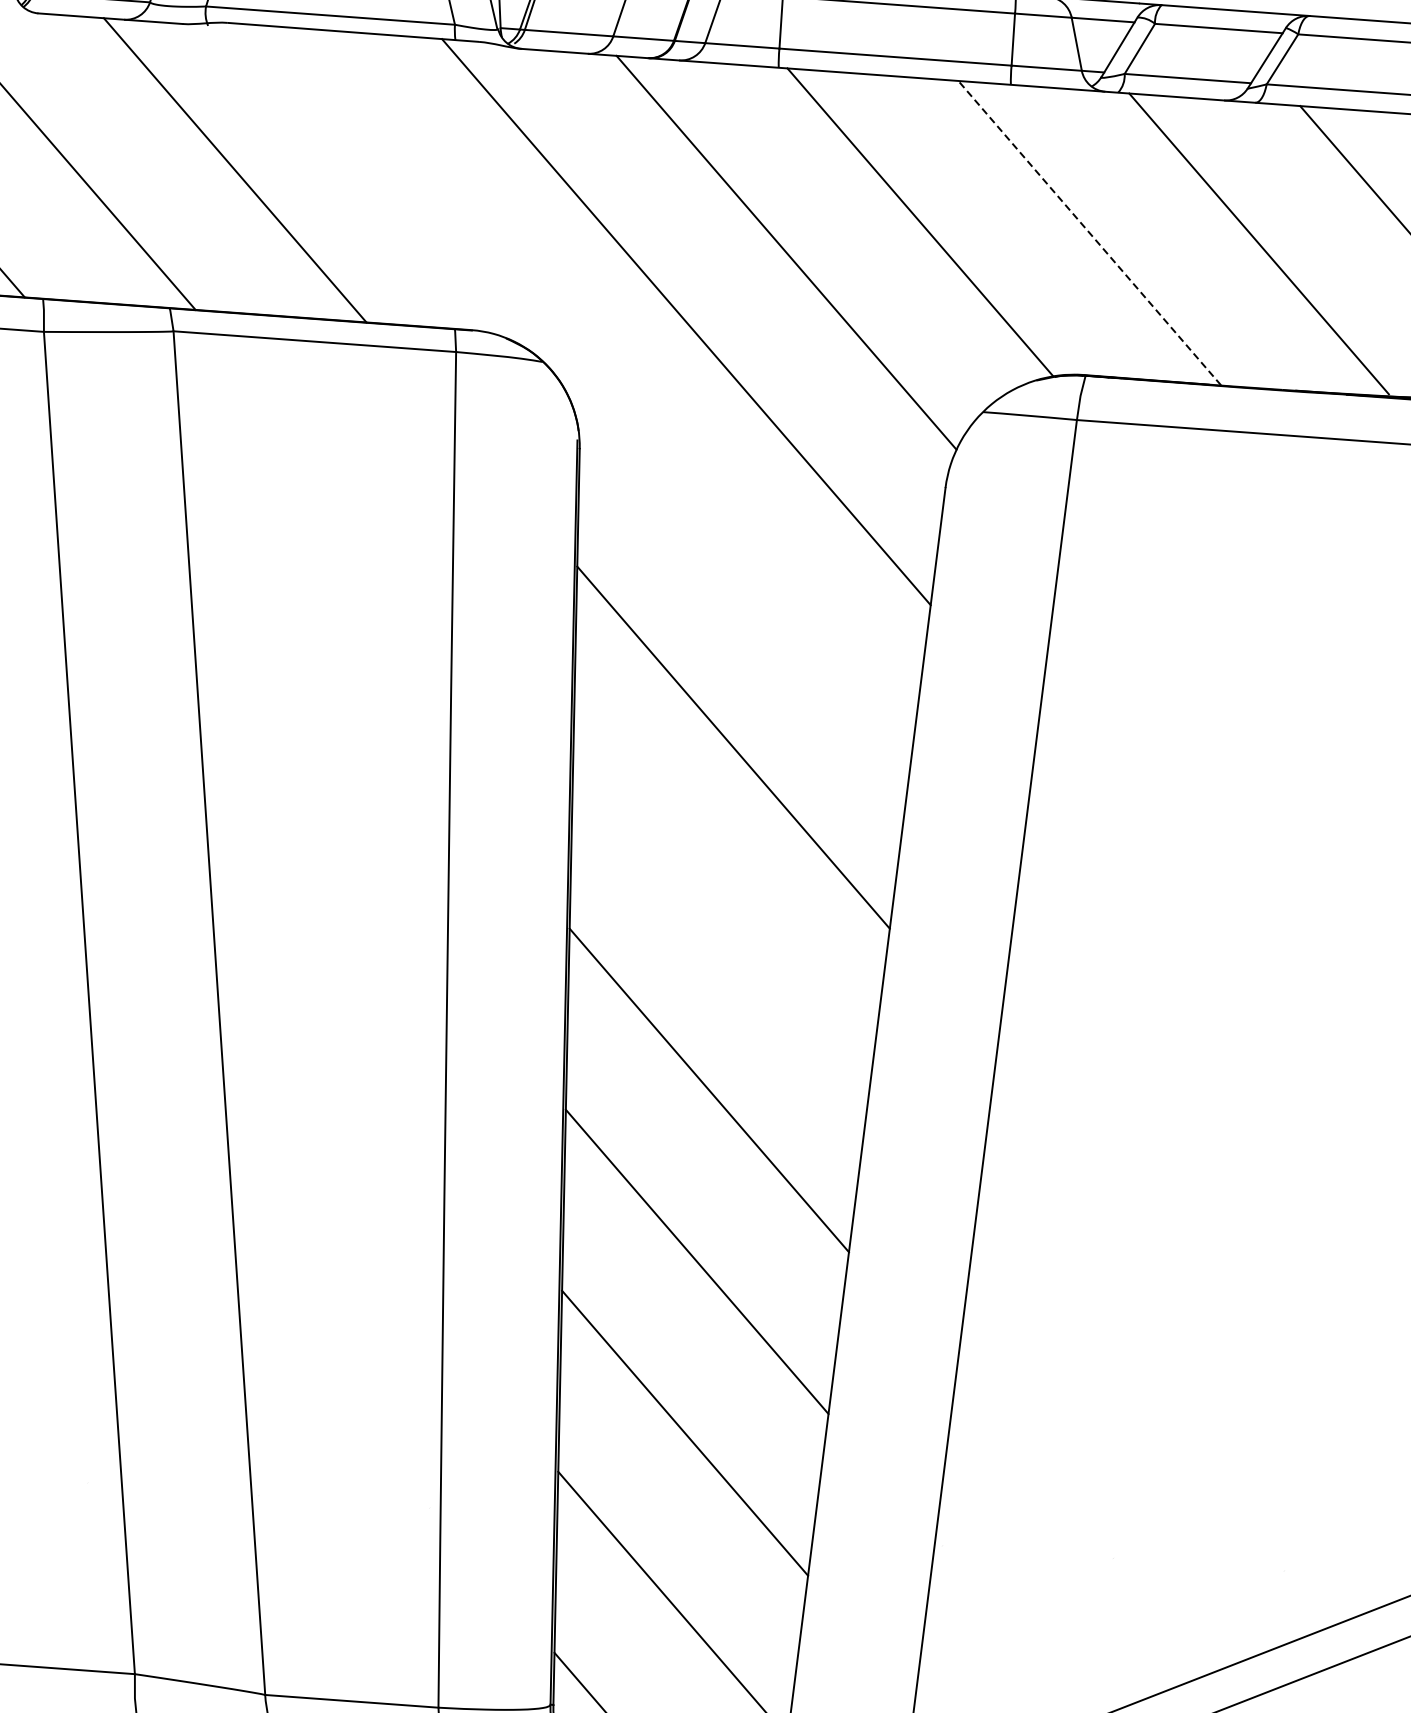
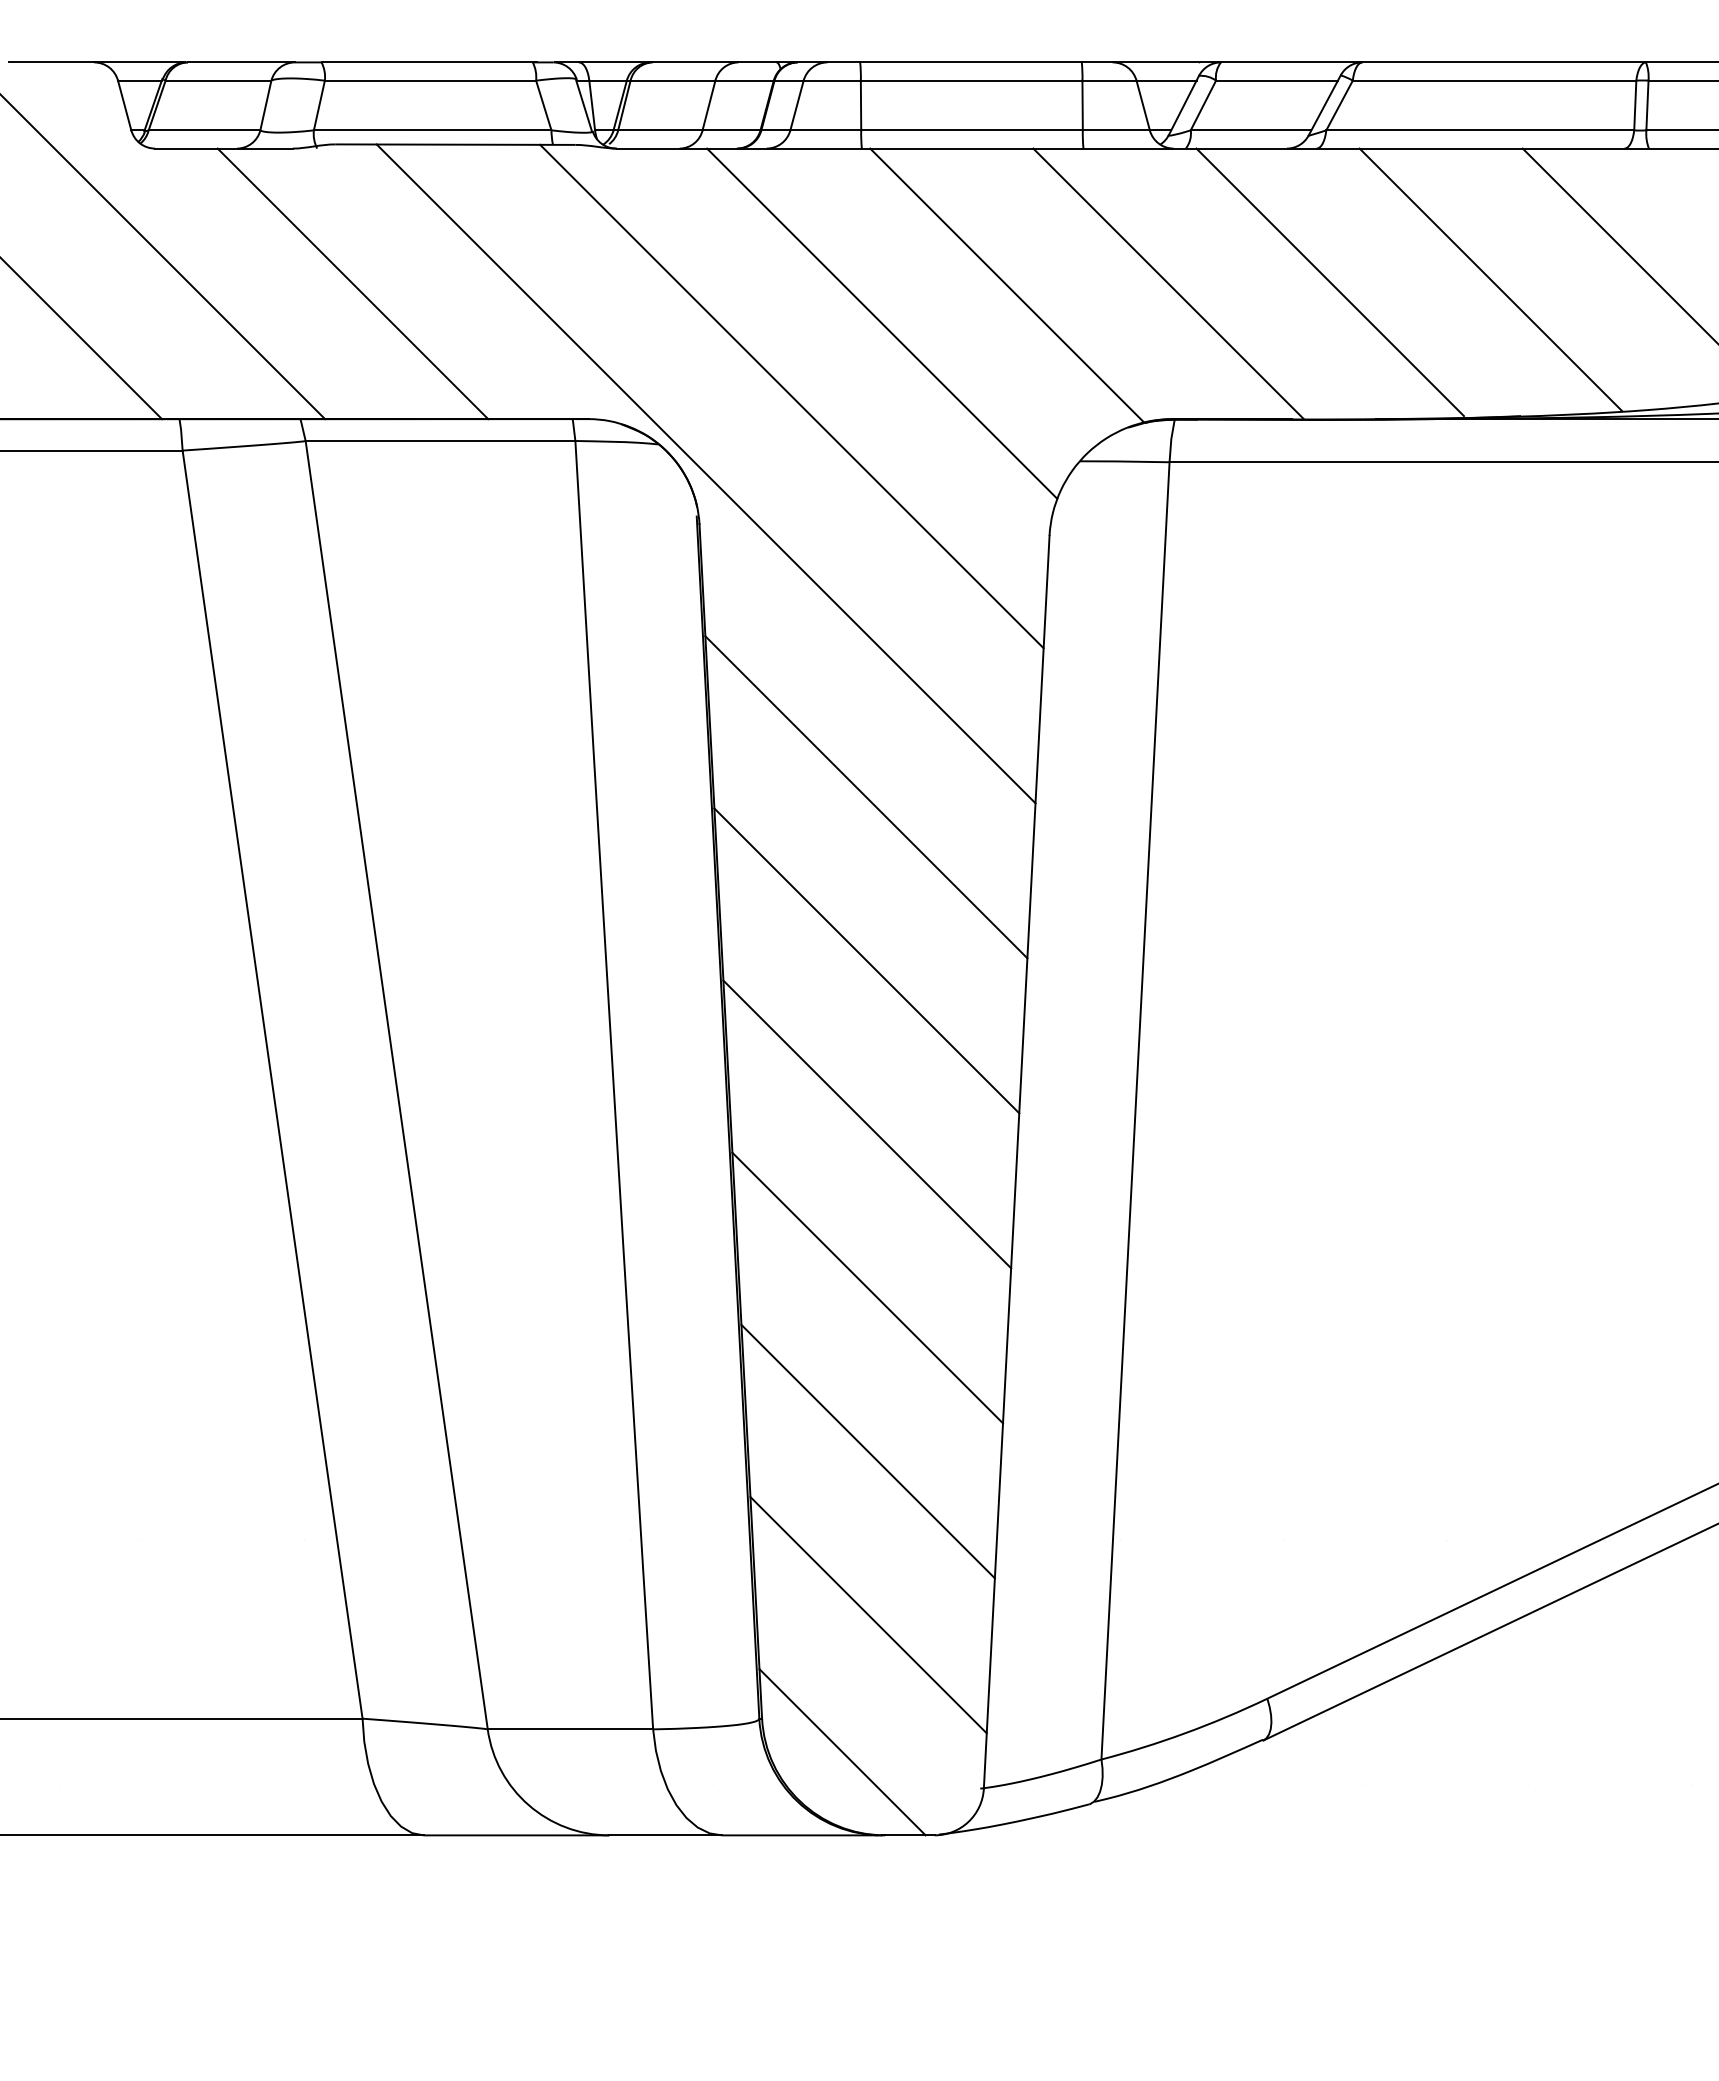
line: (1089, 232) -> (1168, 283), dashed -> solid
line: (589, 396) -> (705, 473), added
line: (721, 918) -> (866, 960), added

